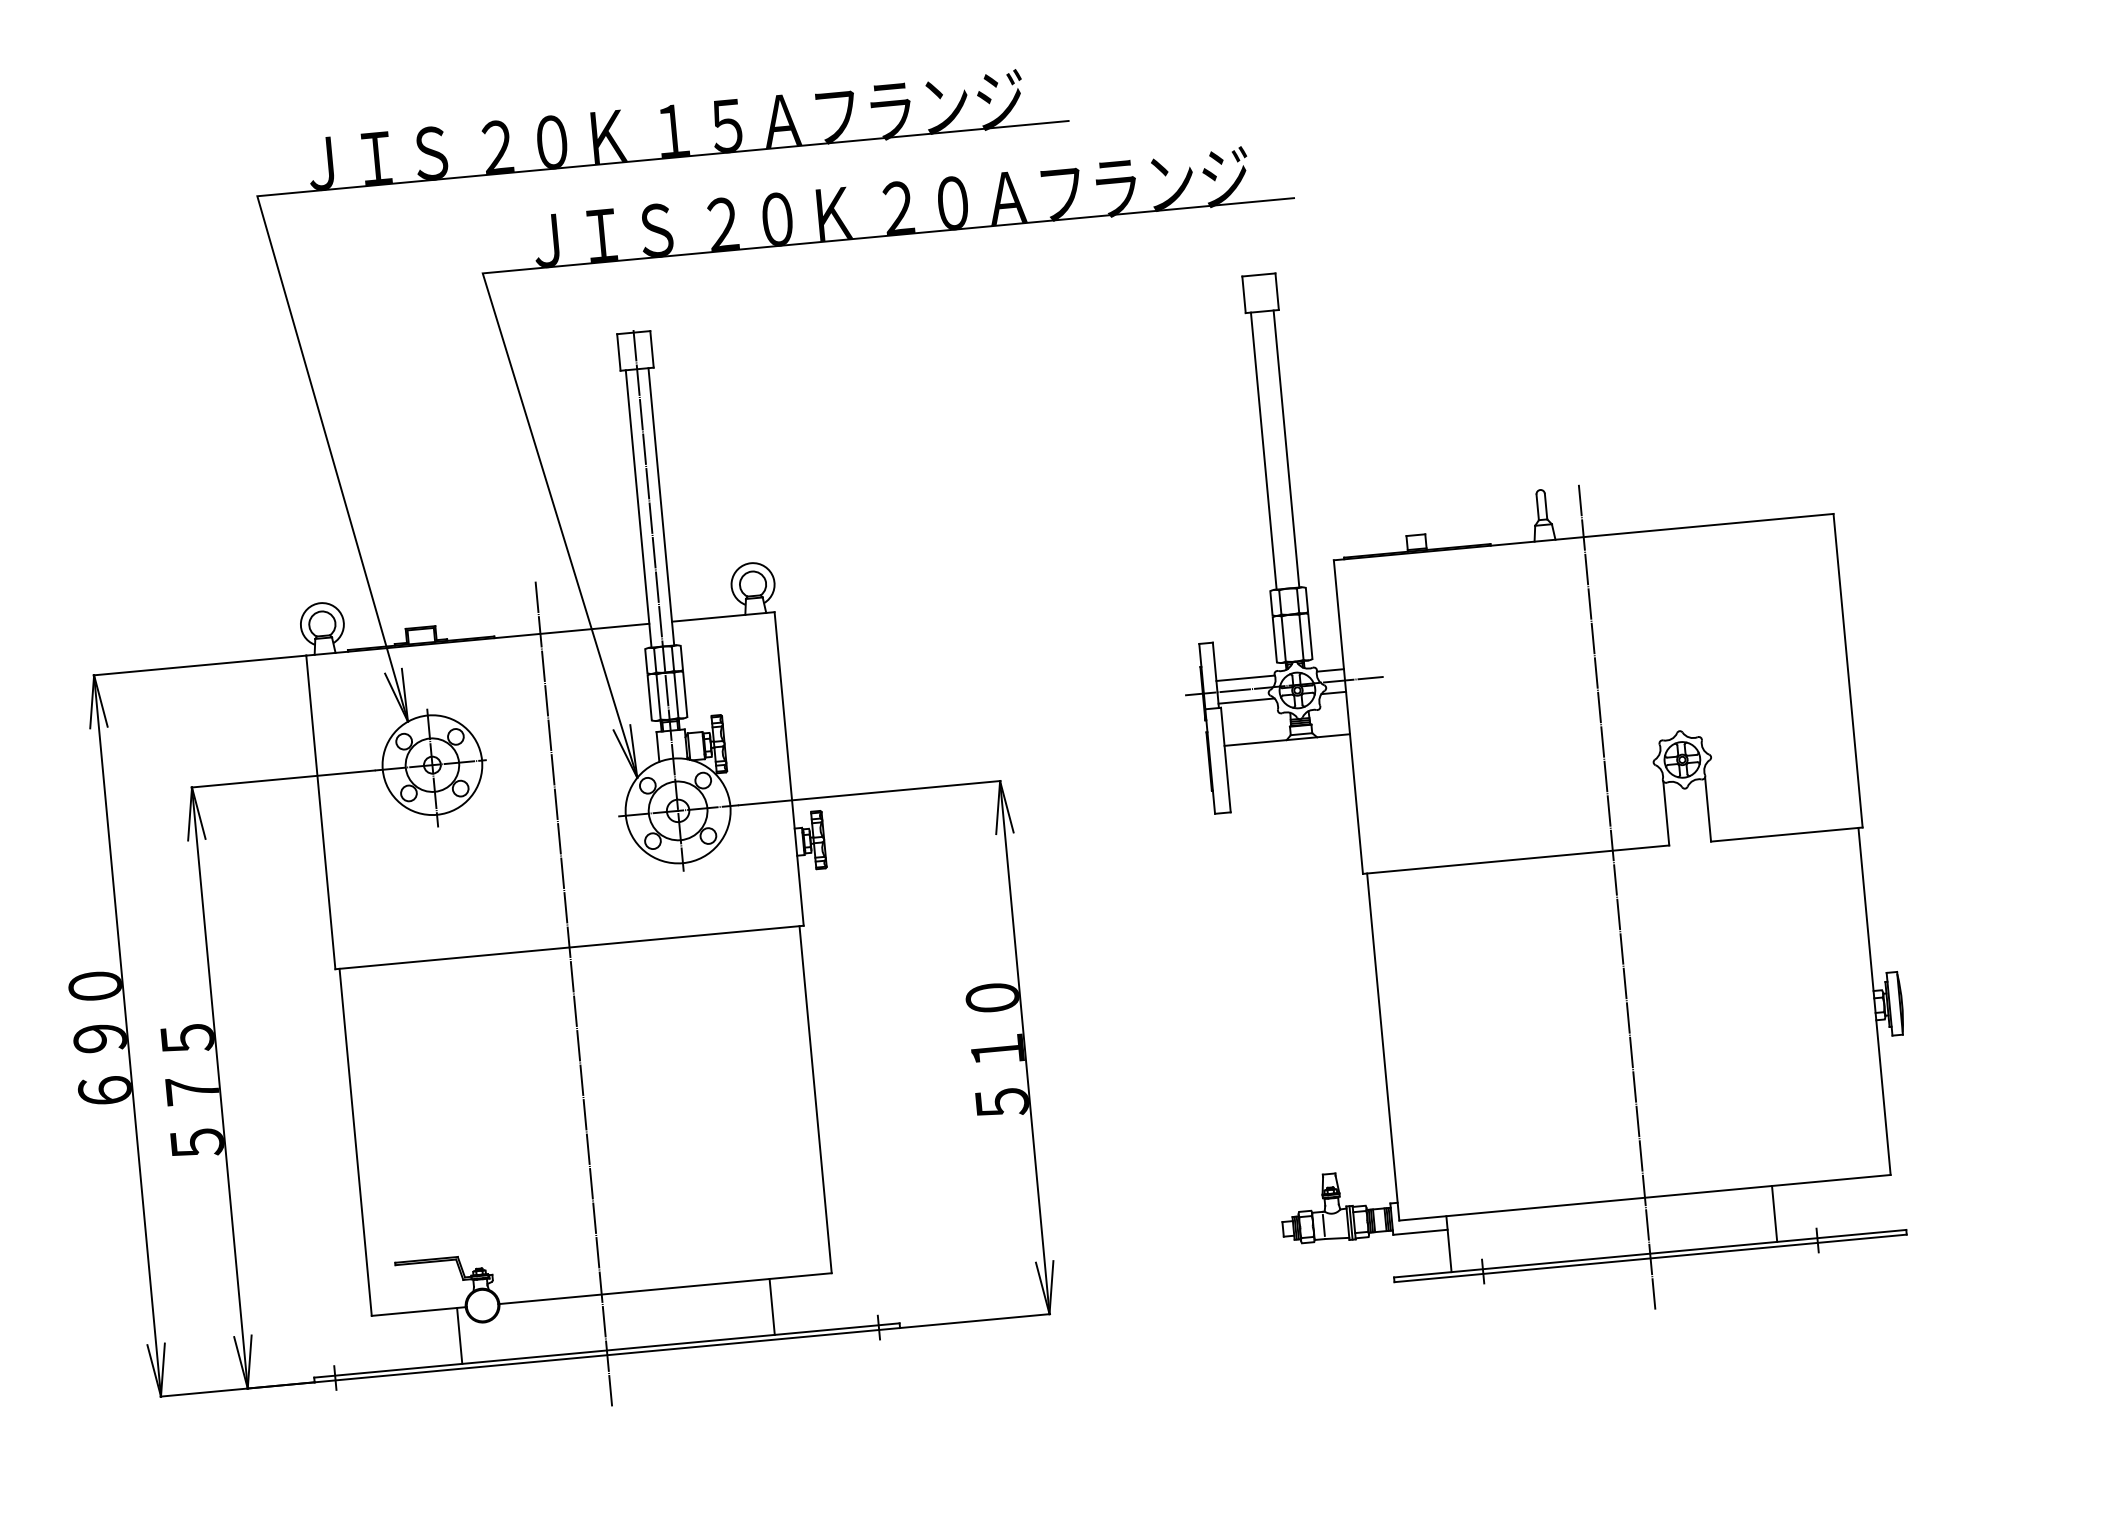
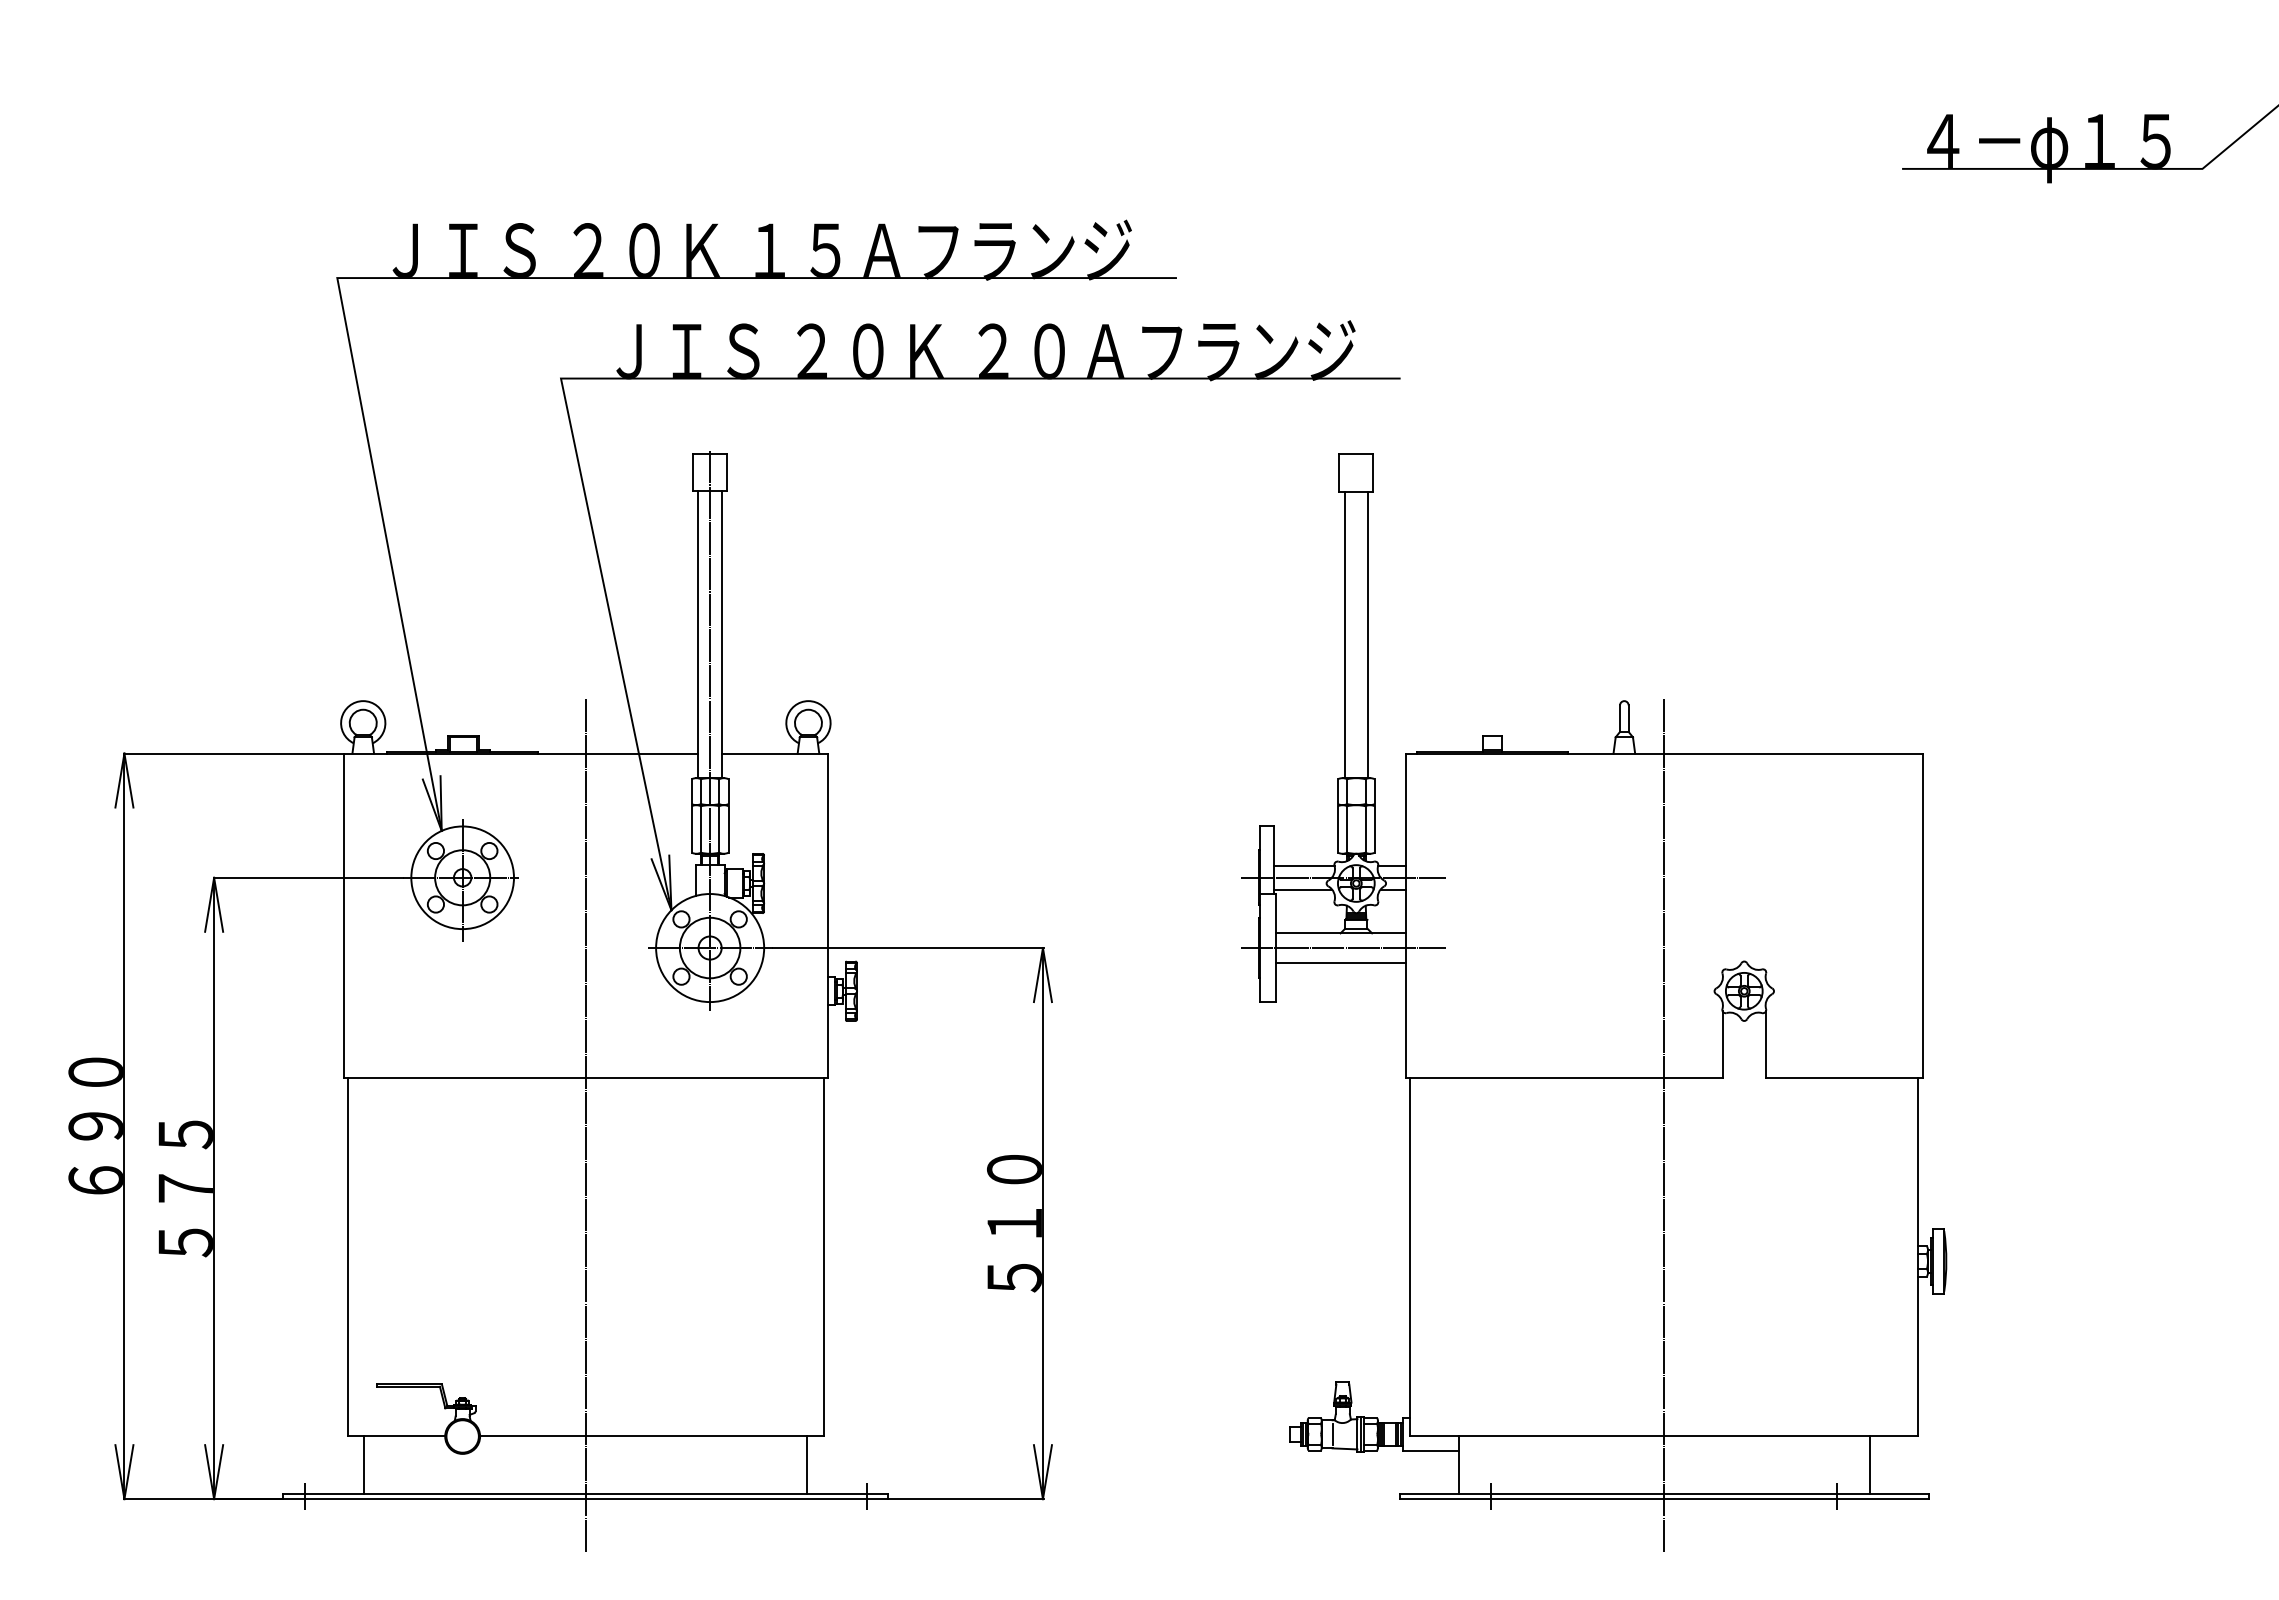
line: (1290, 754) -> (1343, 948), added
line: (1290, 768) -> (1341, 962), added
line: (1774, 1214) -> (1869, 1465), moved
line: (772, 1307) -> (807, 1465), moved
line: (459, 1336) -> (364, 1465), moved

